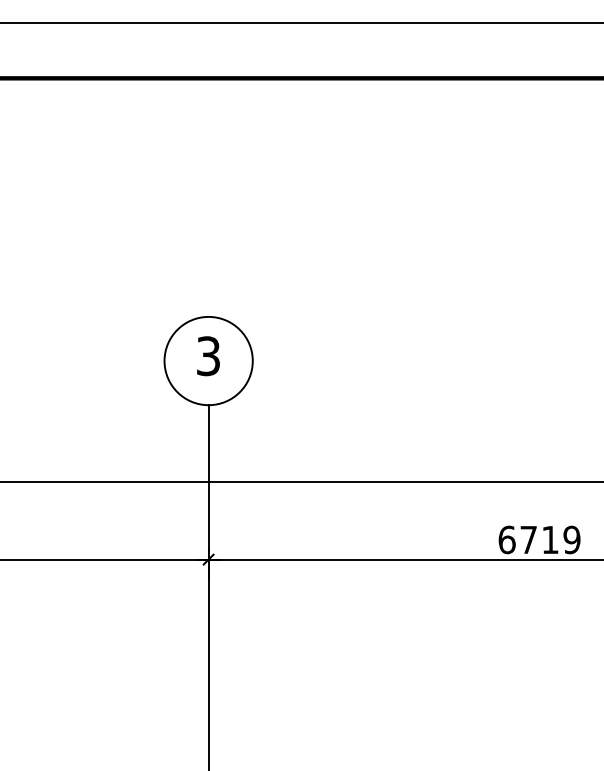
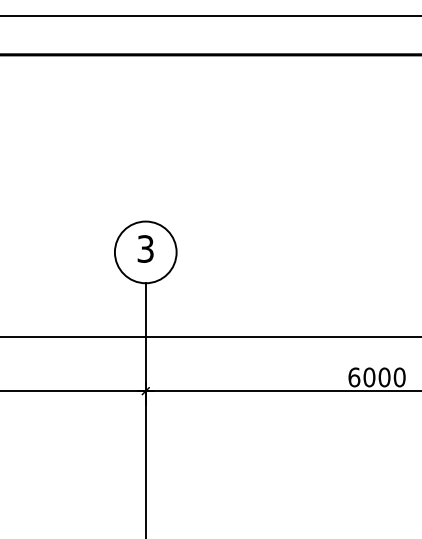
text: (550, 540) -> (384, 377), 6719 -> 6000

